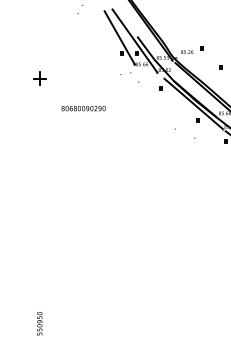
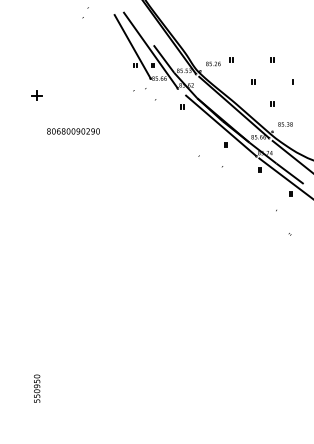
part: (39, 78) -> (36, 95), size x0.62
text: (83, 108) -> (73, 131), moved

